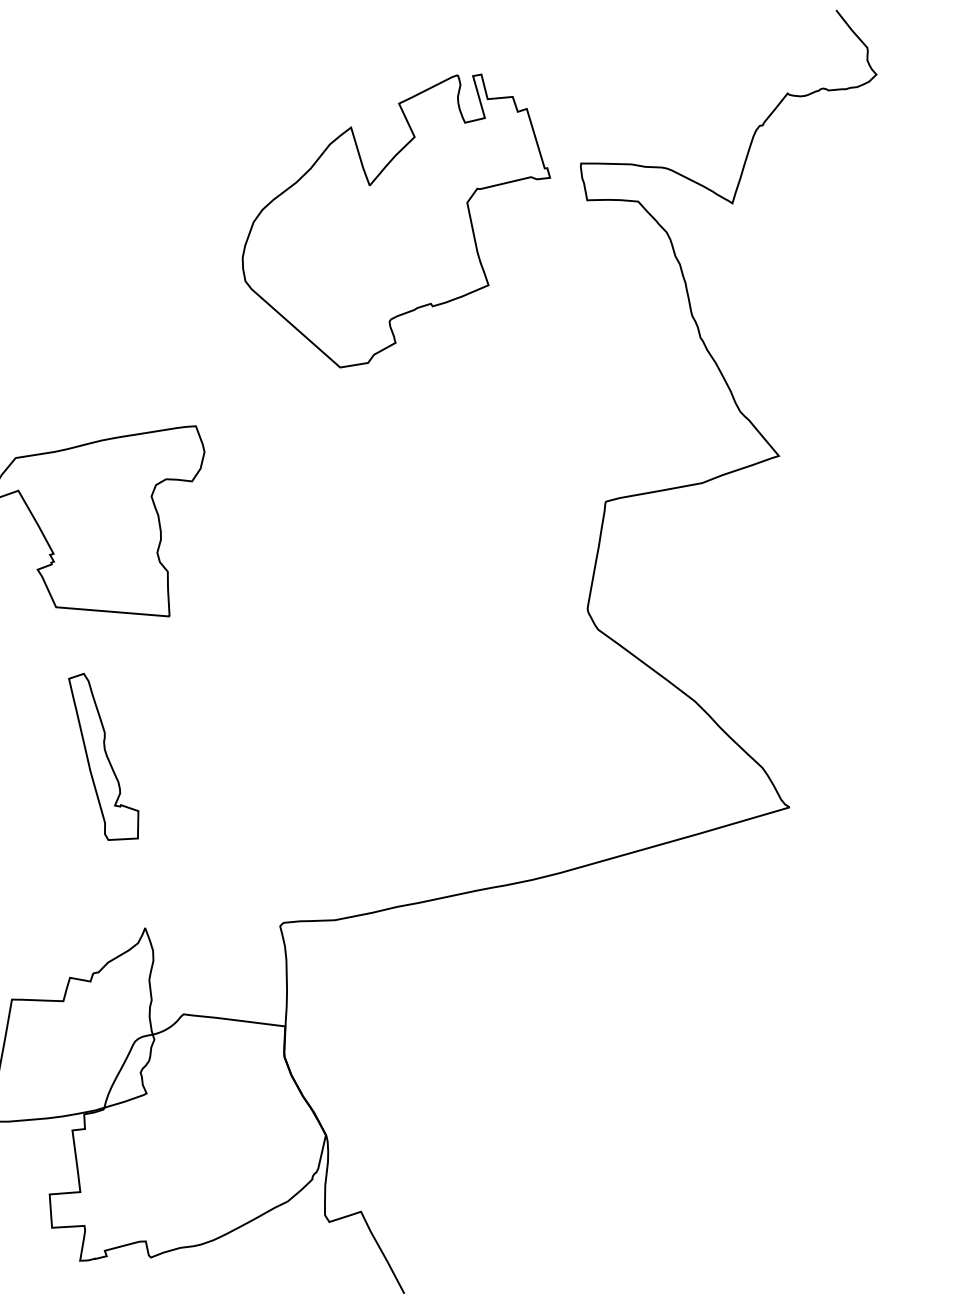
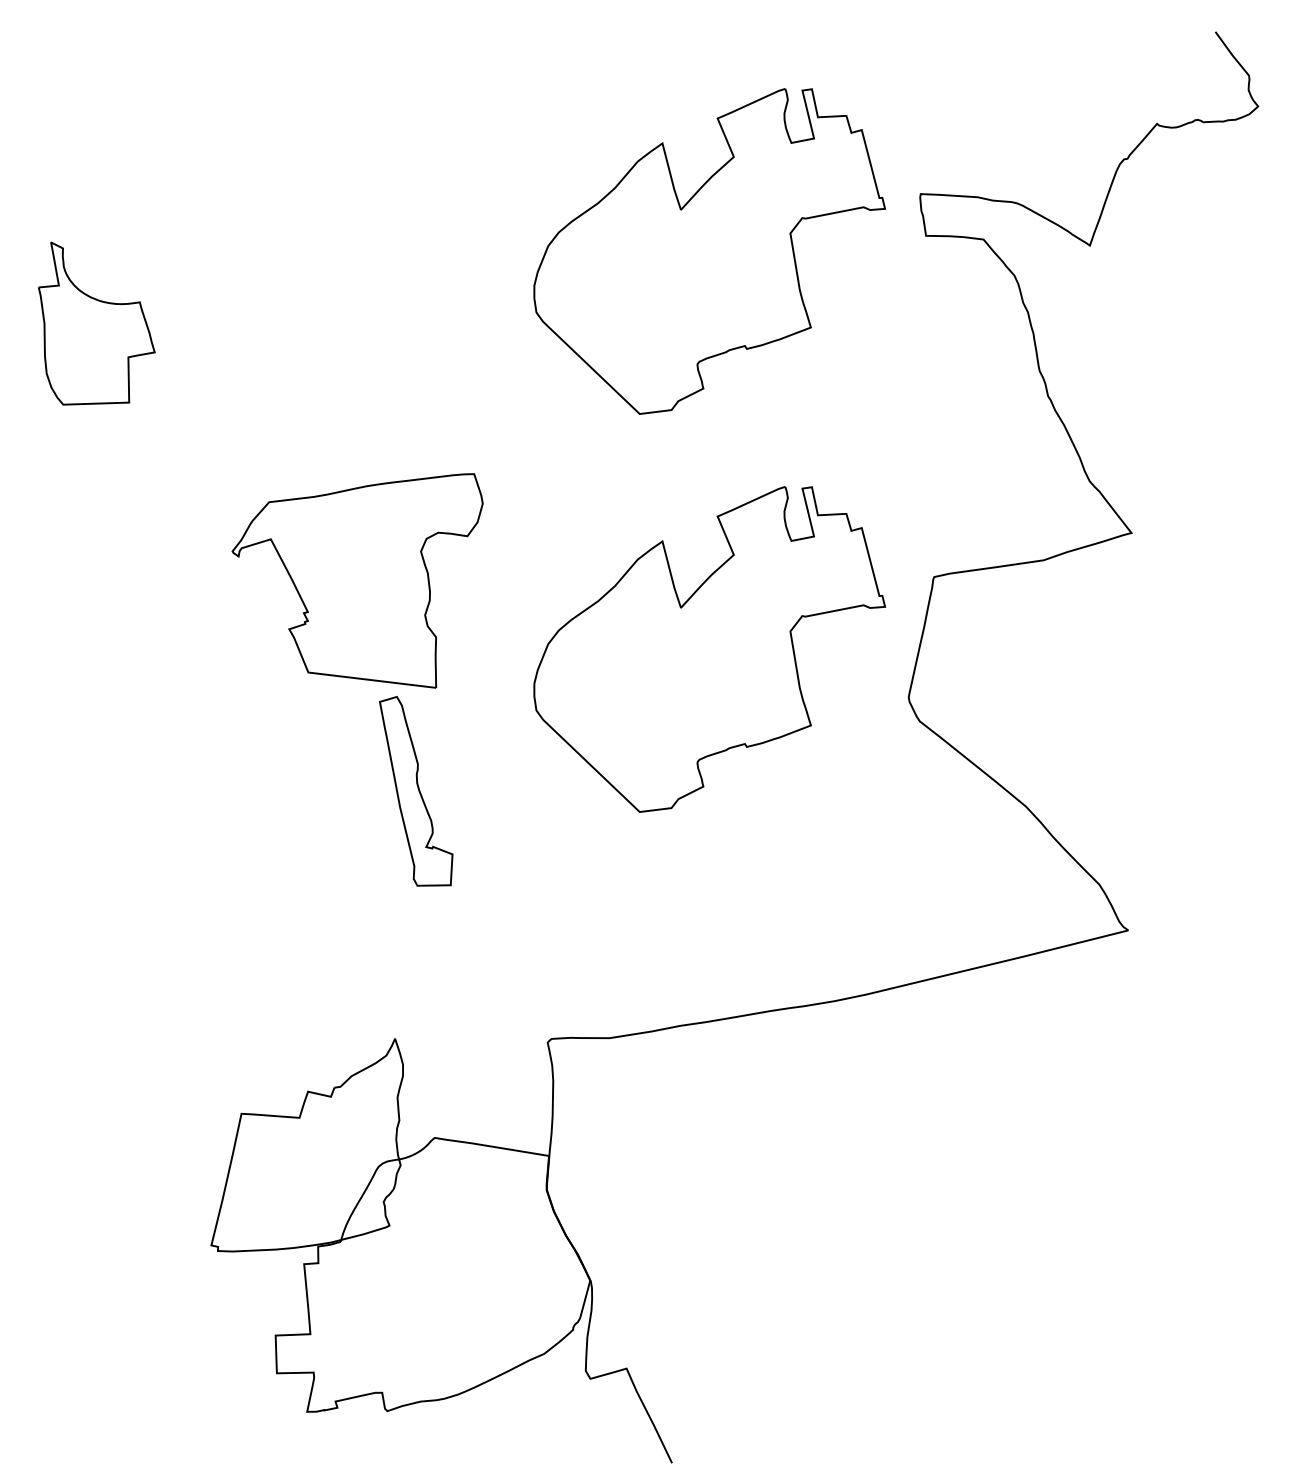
part: (409, 573) -> (709, 649), added
part: (104, 756) -> (416, 791), moved

